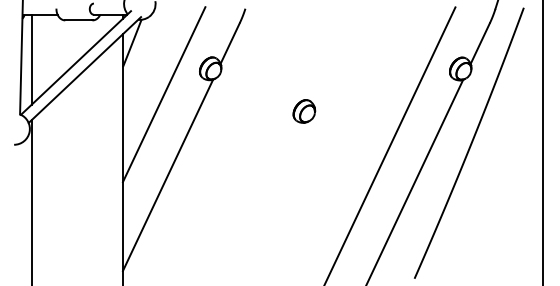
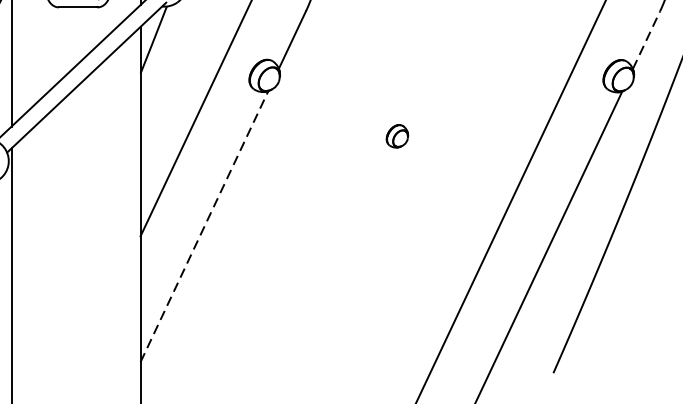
line: (480, 43) -> (646, 40), solid -> dashed
part: (304, 111) -> (397, 136), size x0.7
line: (168, 175) -> (205, 226), solid -> dashed

